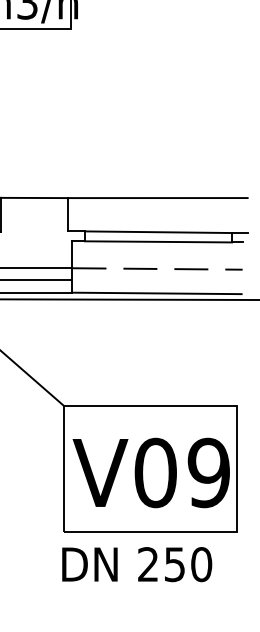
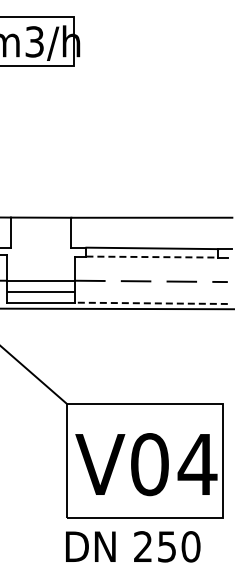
line: (158, 242) -> (152, 257), solid -> dashed
line: (156, 293) -> (150, 303), solid -> dashed
text: (208, 472) -> (197, 464), V09 -> V04

